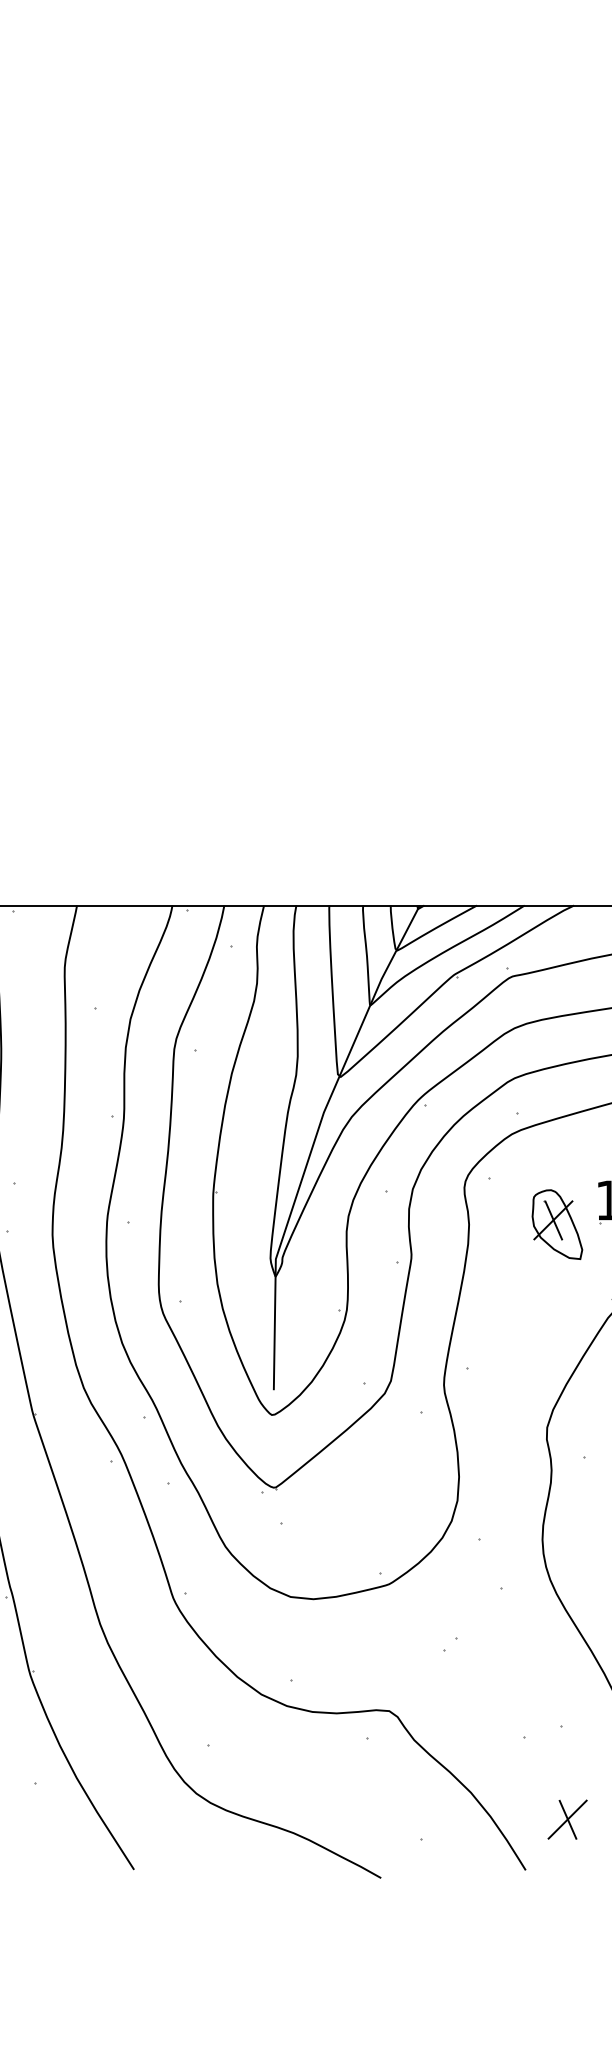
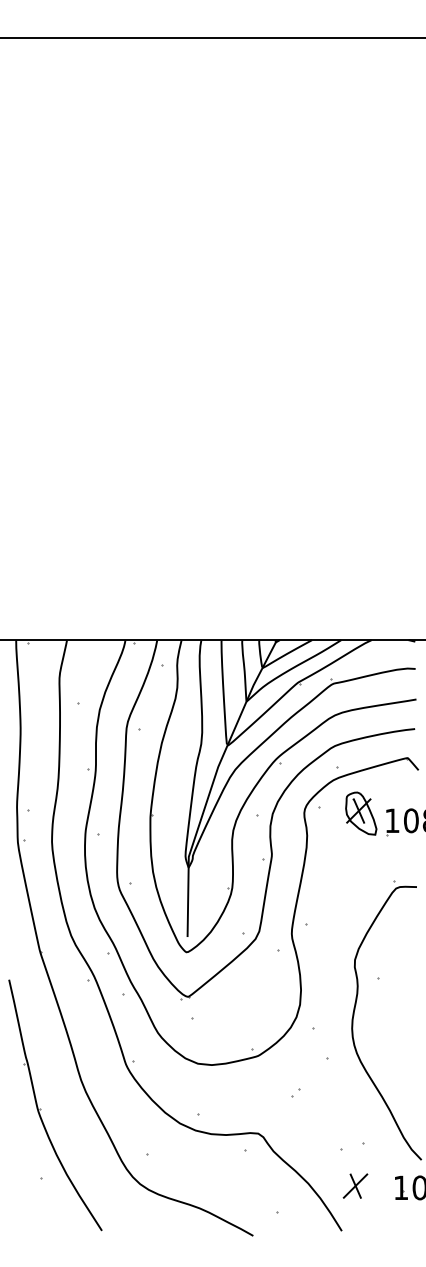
part: (557, 1224) -> (361, 813), moved
part: (567, 1818) -> (355, 1185), moved

